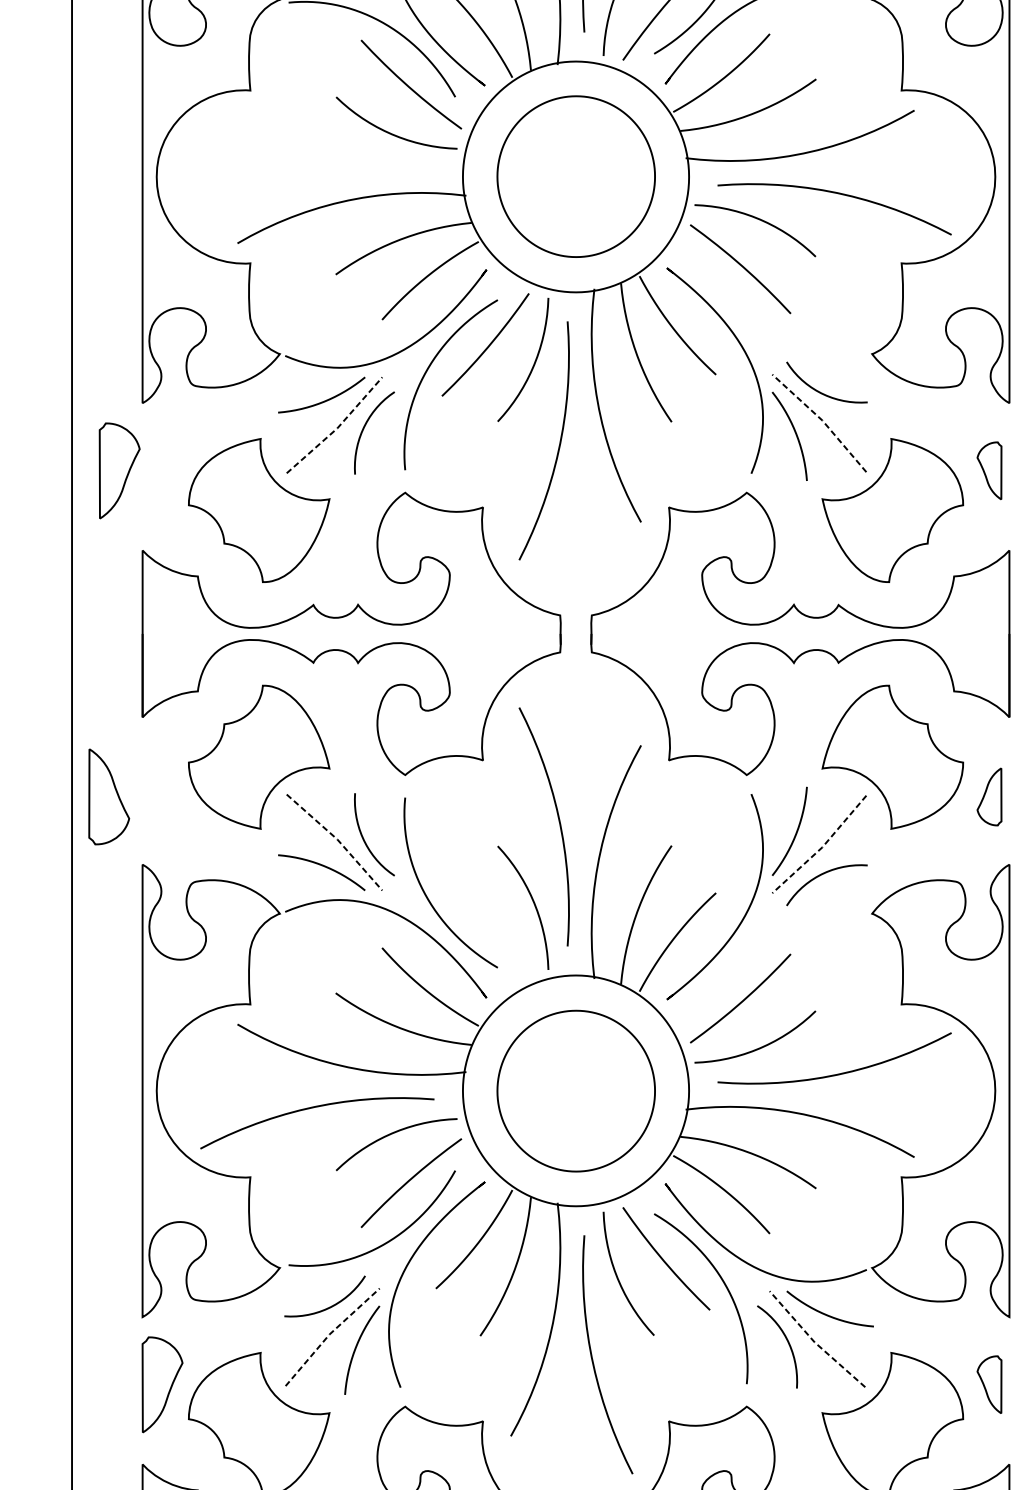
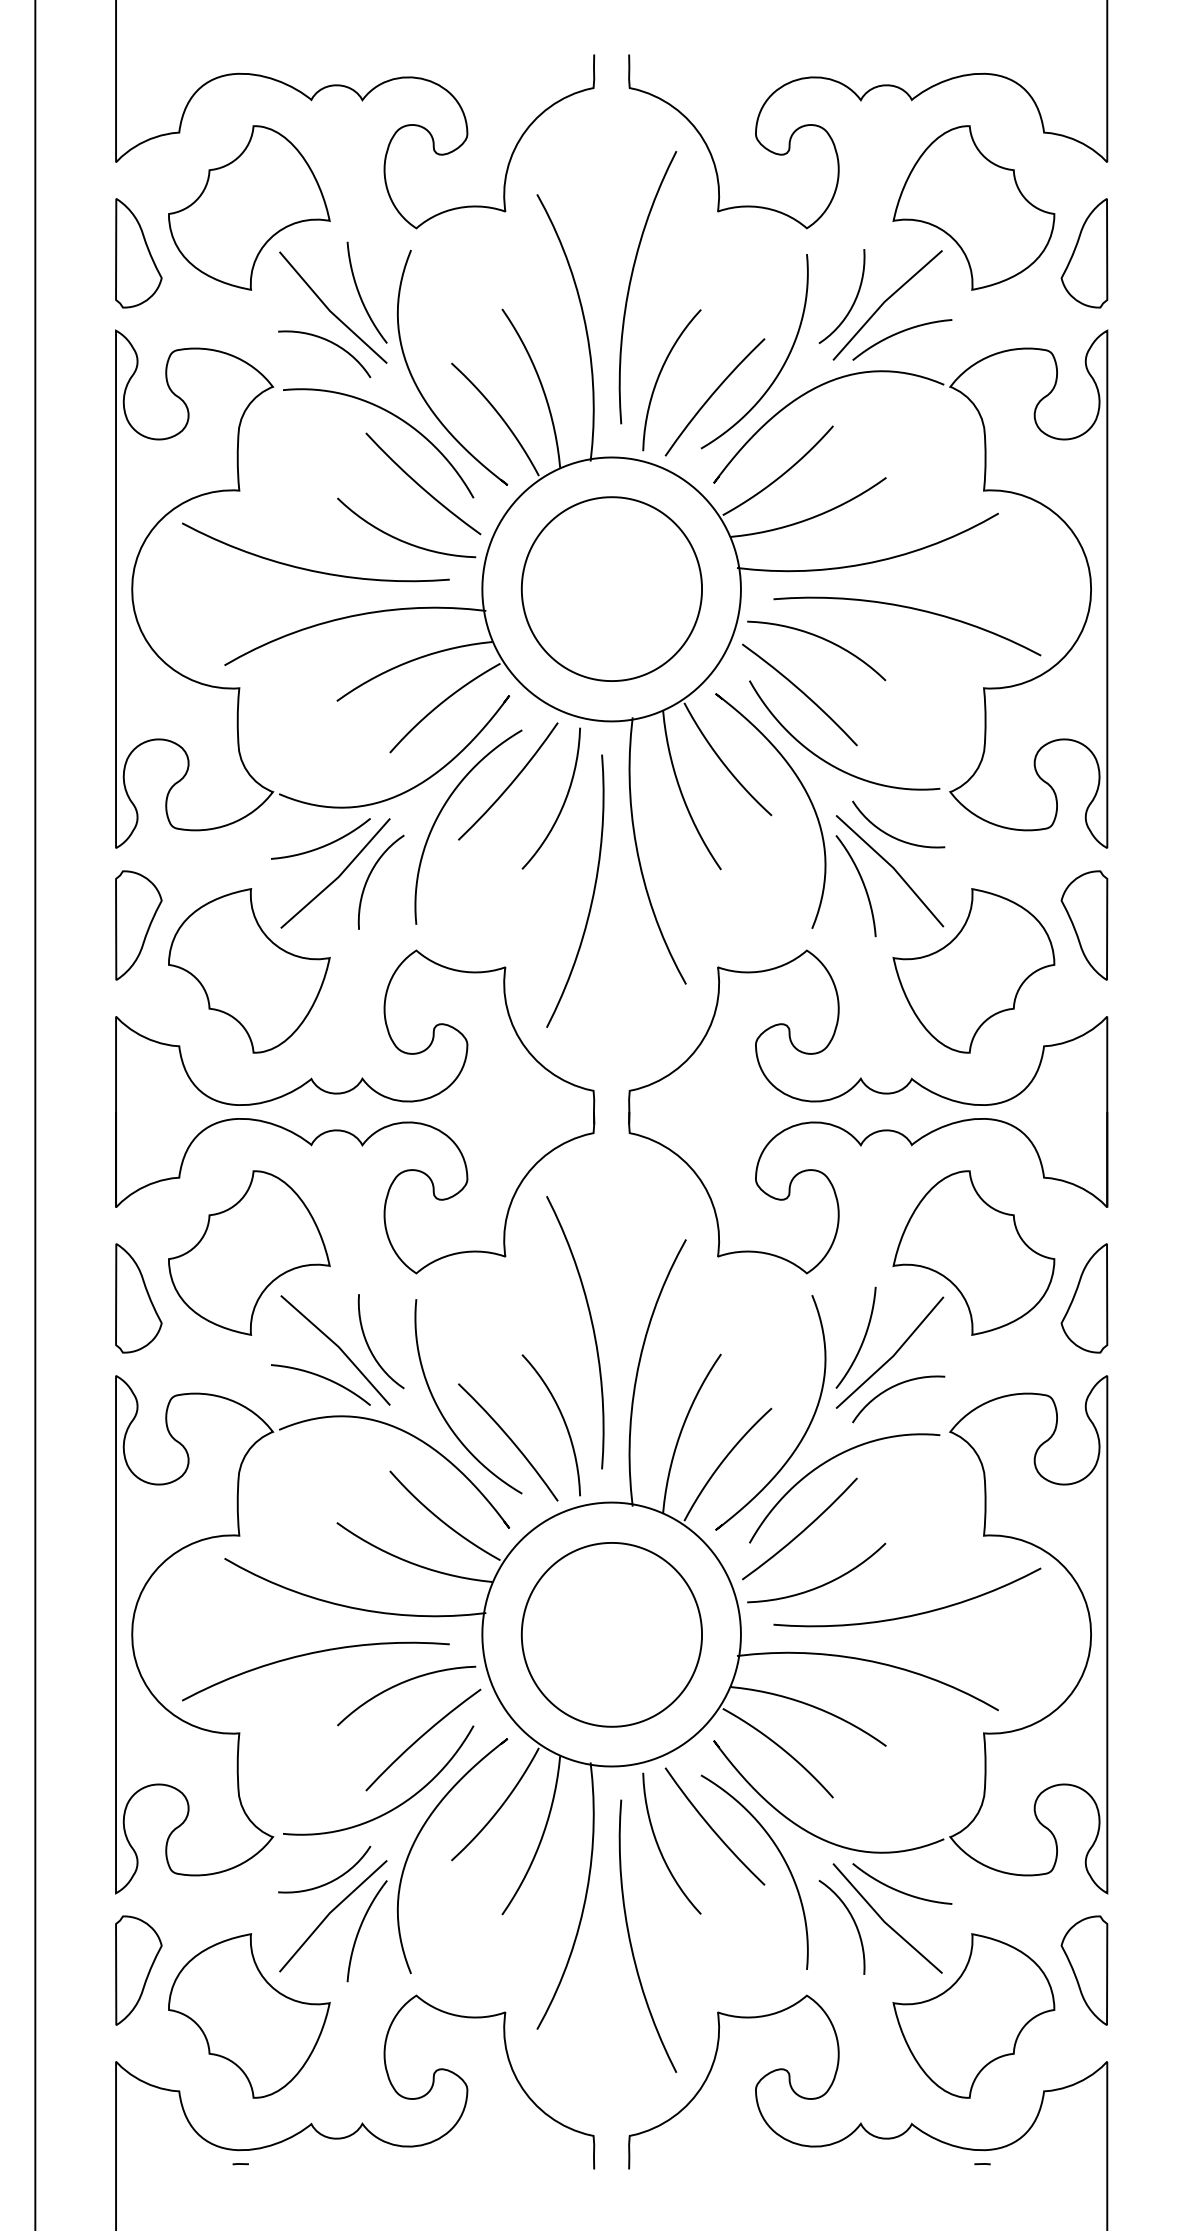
curve: (313, 159) -> (311, 569), added
curve: (764, 327) -> (827, 761), added
line: (822, 420) -> (893, 867), dashed -> solid
line: (337, 427) -> (338, 876), dashed -> solid
part: (119, 470) -> (138, 925), moved
part: (989, 470) -> (1084, 925), size x1.67
part: (108, 797) -> (138, 1298), moved
part: (989, 797) -> (1084, 1298), size x1.67
line: (337, 839) -> (338, 1347), dashed -> solid
line: (822, 847) -> (893, 1356), dashed -> solid
curve: (487, 921) -> (510, 1440), added
curve: (764, 940) -> (827, 1462), added
line: (329, 1334) -> (329, 1913), dashed -> solid
line: (814, 1342) -> (884, 1922), dashed -> solid
part: (989, 1384) -> (1084, 1970), size x1.67

